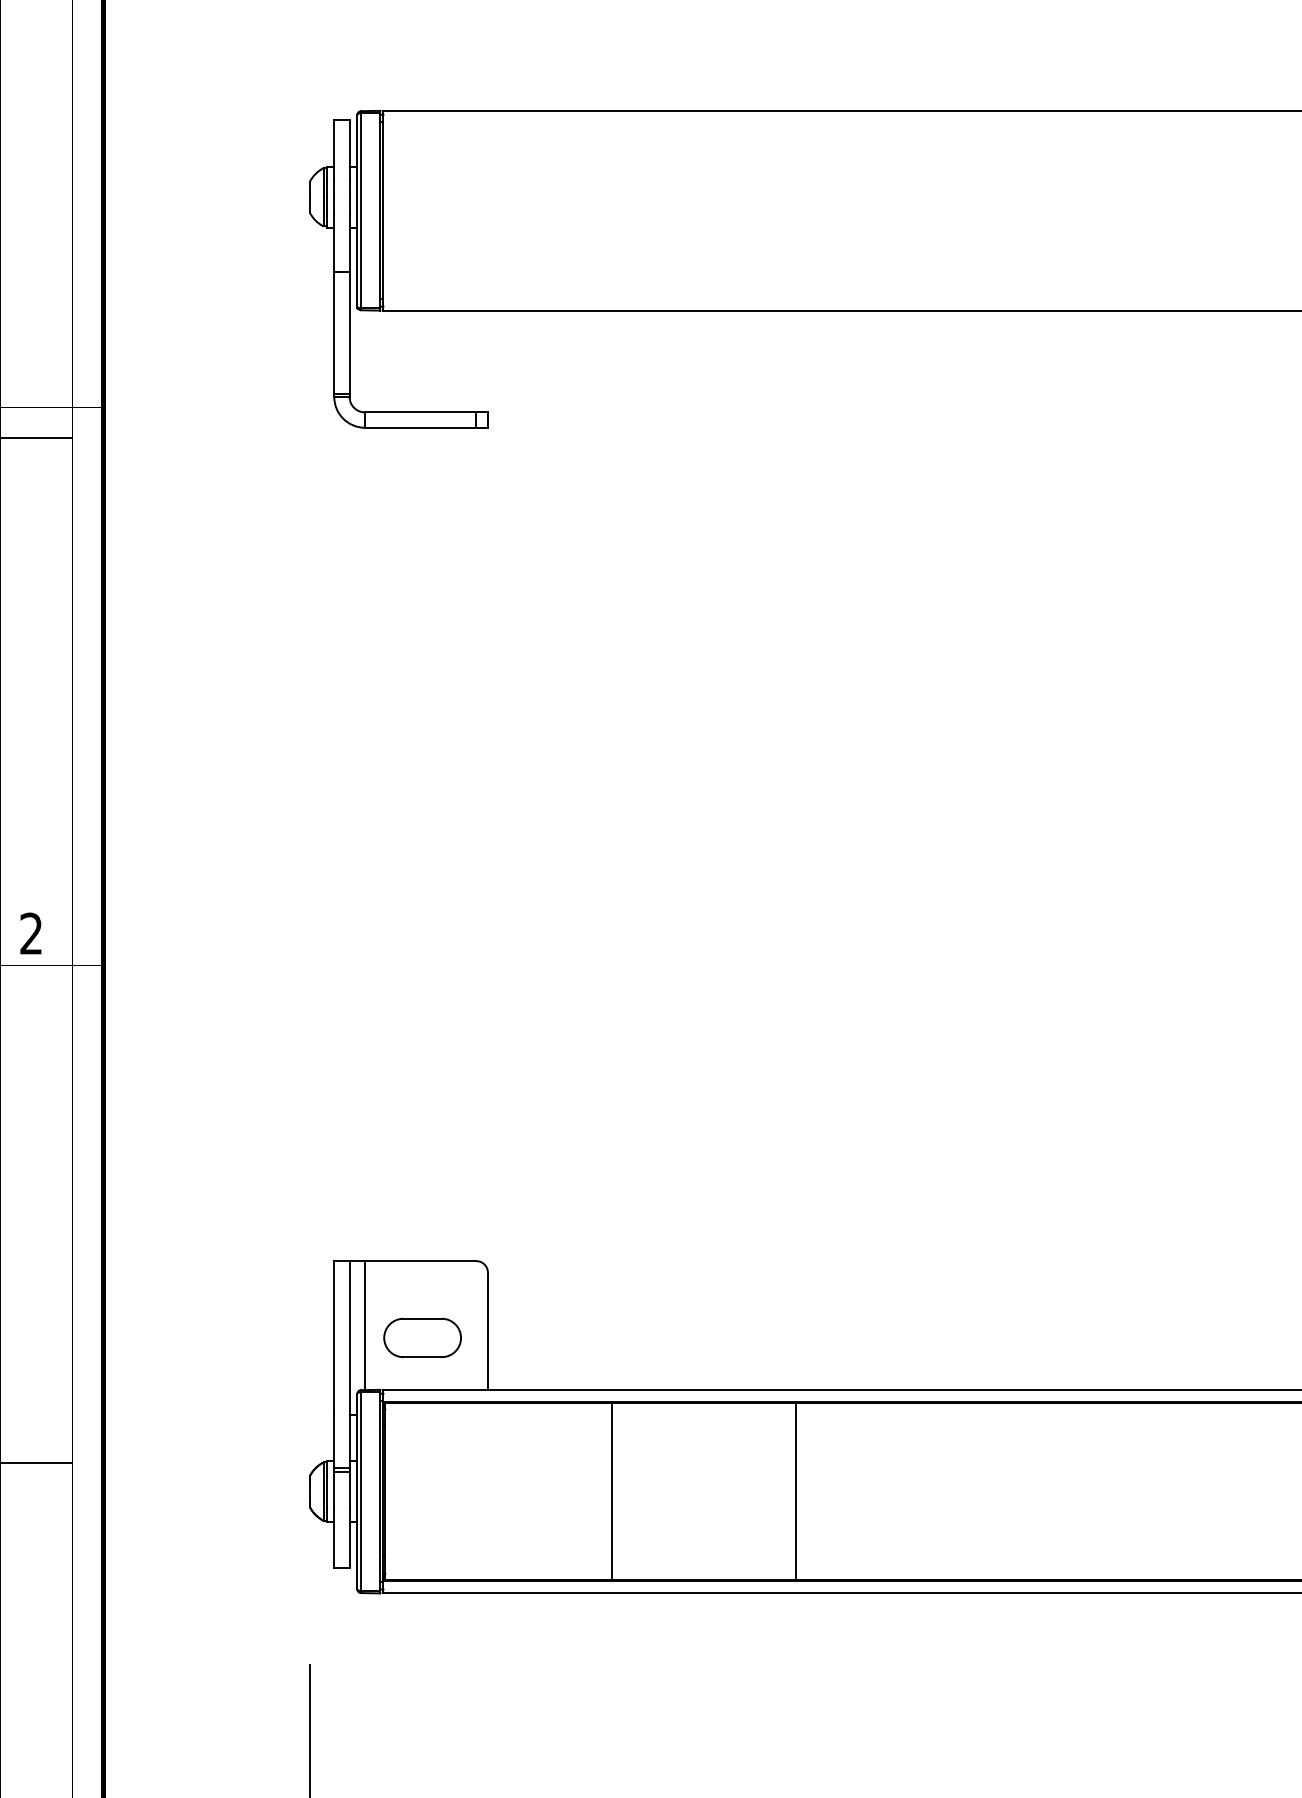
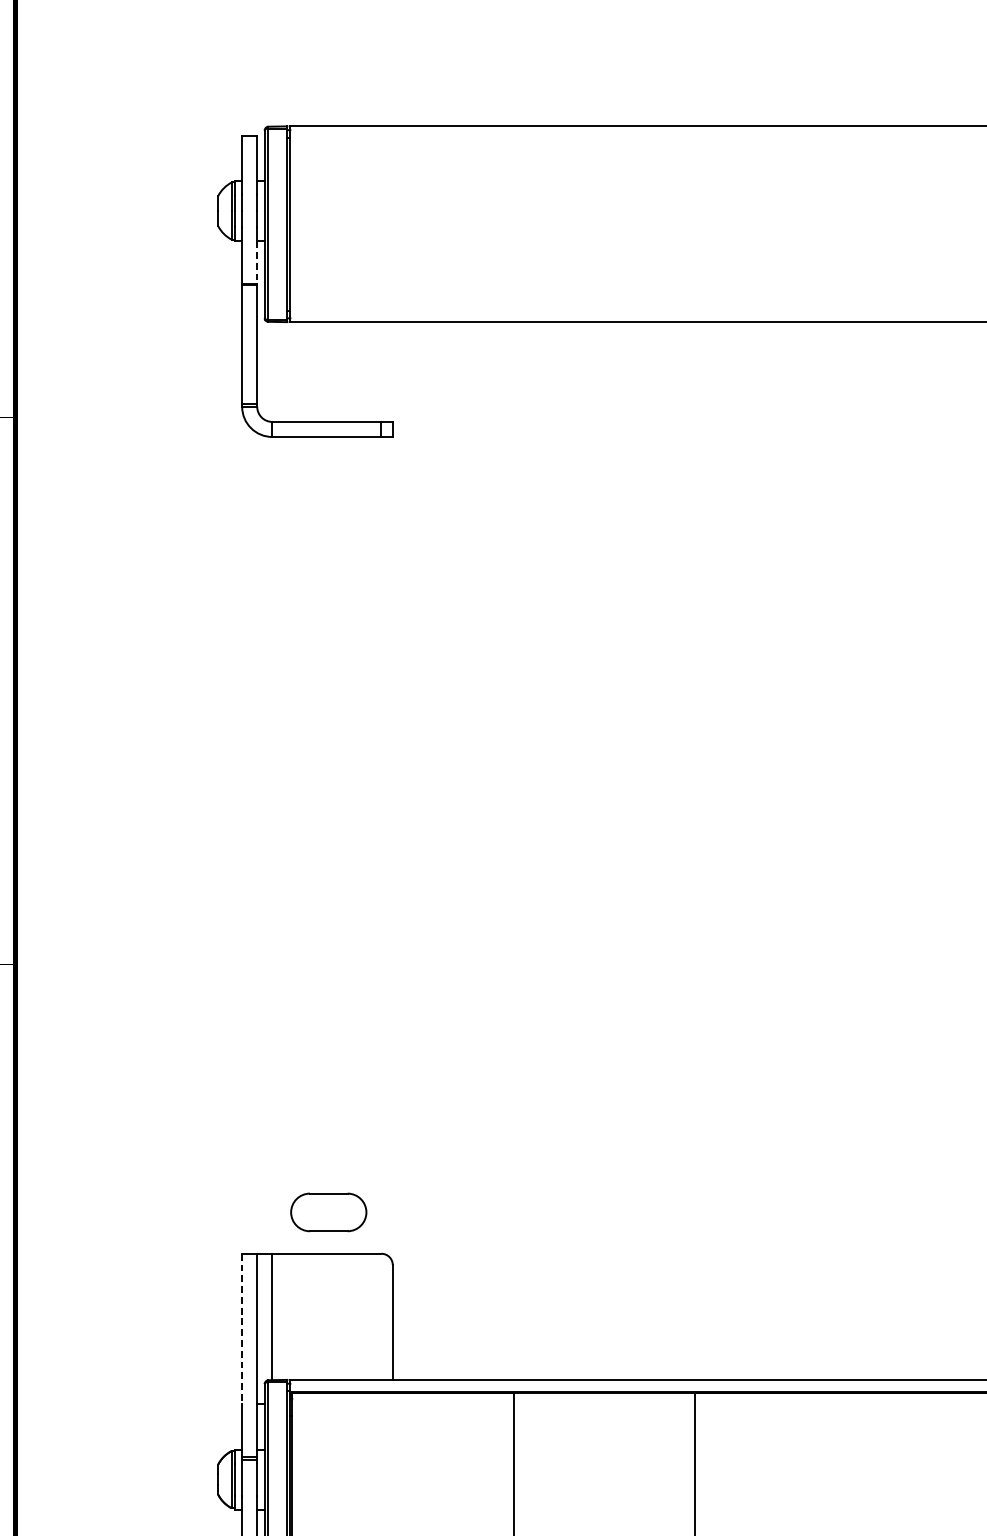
line: (349, 249) -> (257, 262), solid -> dashed
line: (334, 1337) -> (242, 1328), solid -> dashed
part: (422, 1337) -> (328, 1211), moved

